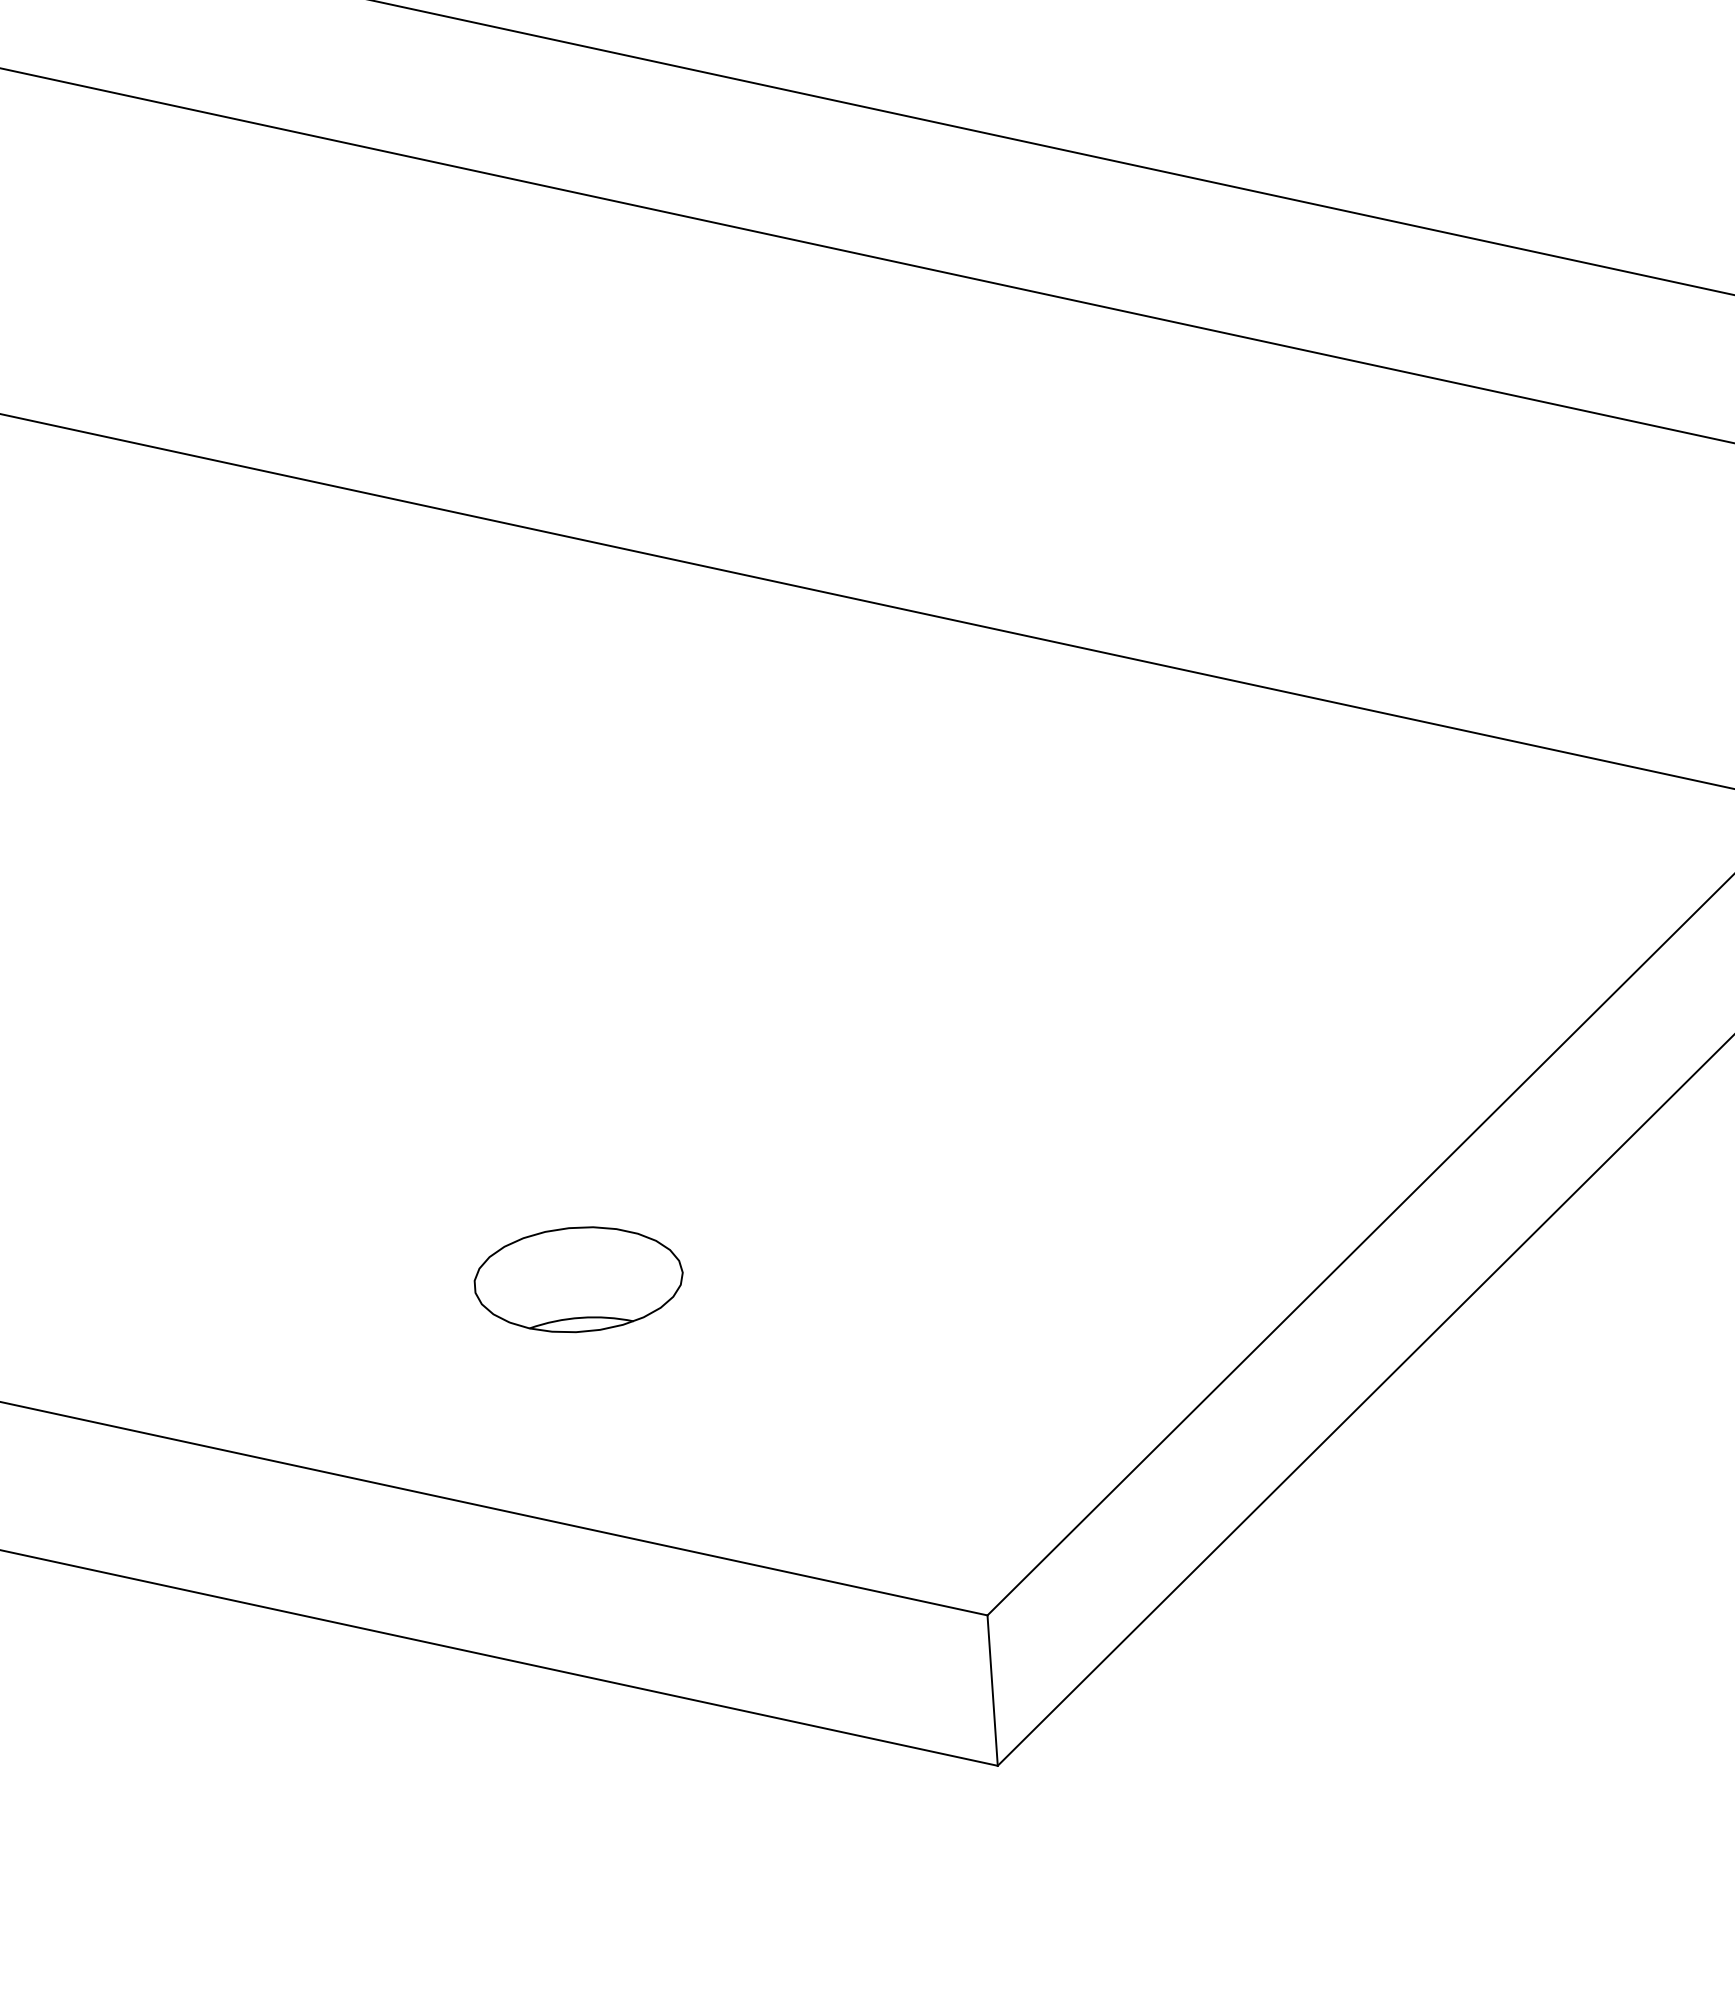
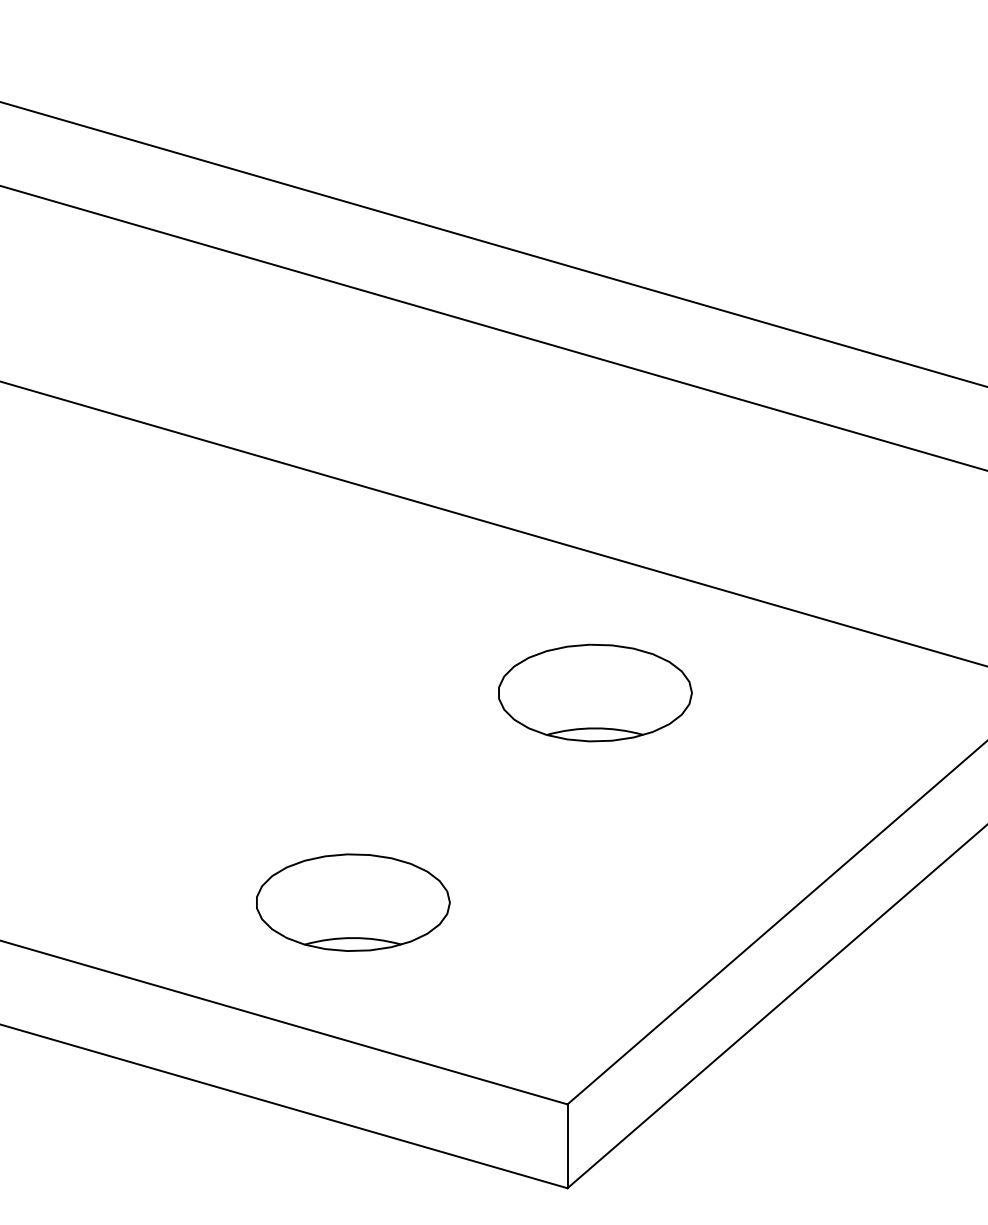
part: (987, 873) -> (595, 692), added
part: (578, 1279) -> (353, 902), size x1.67

